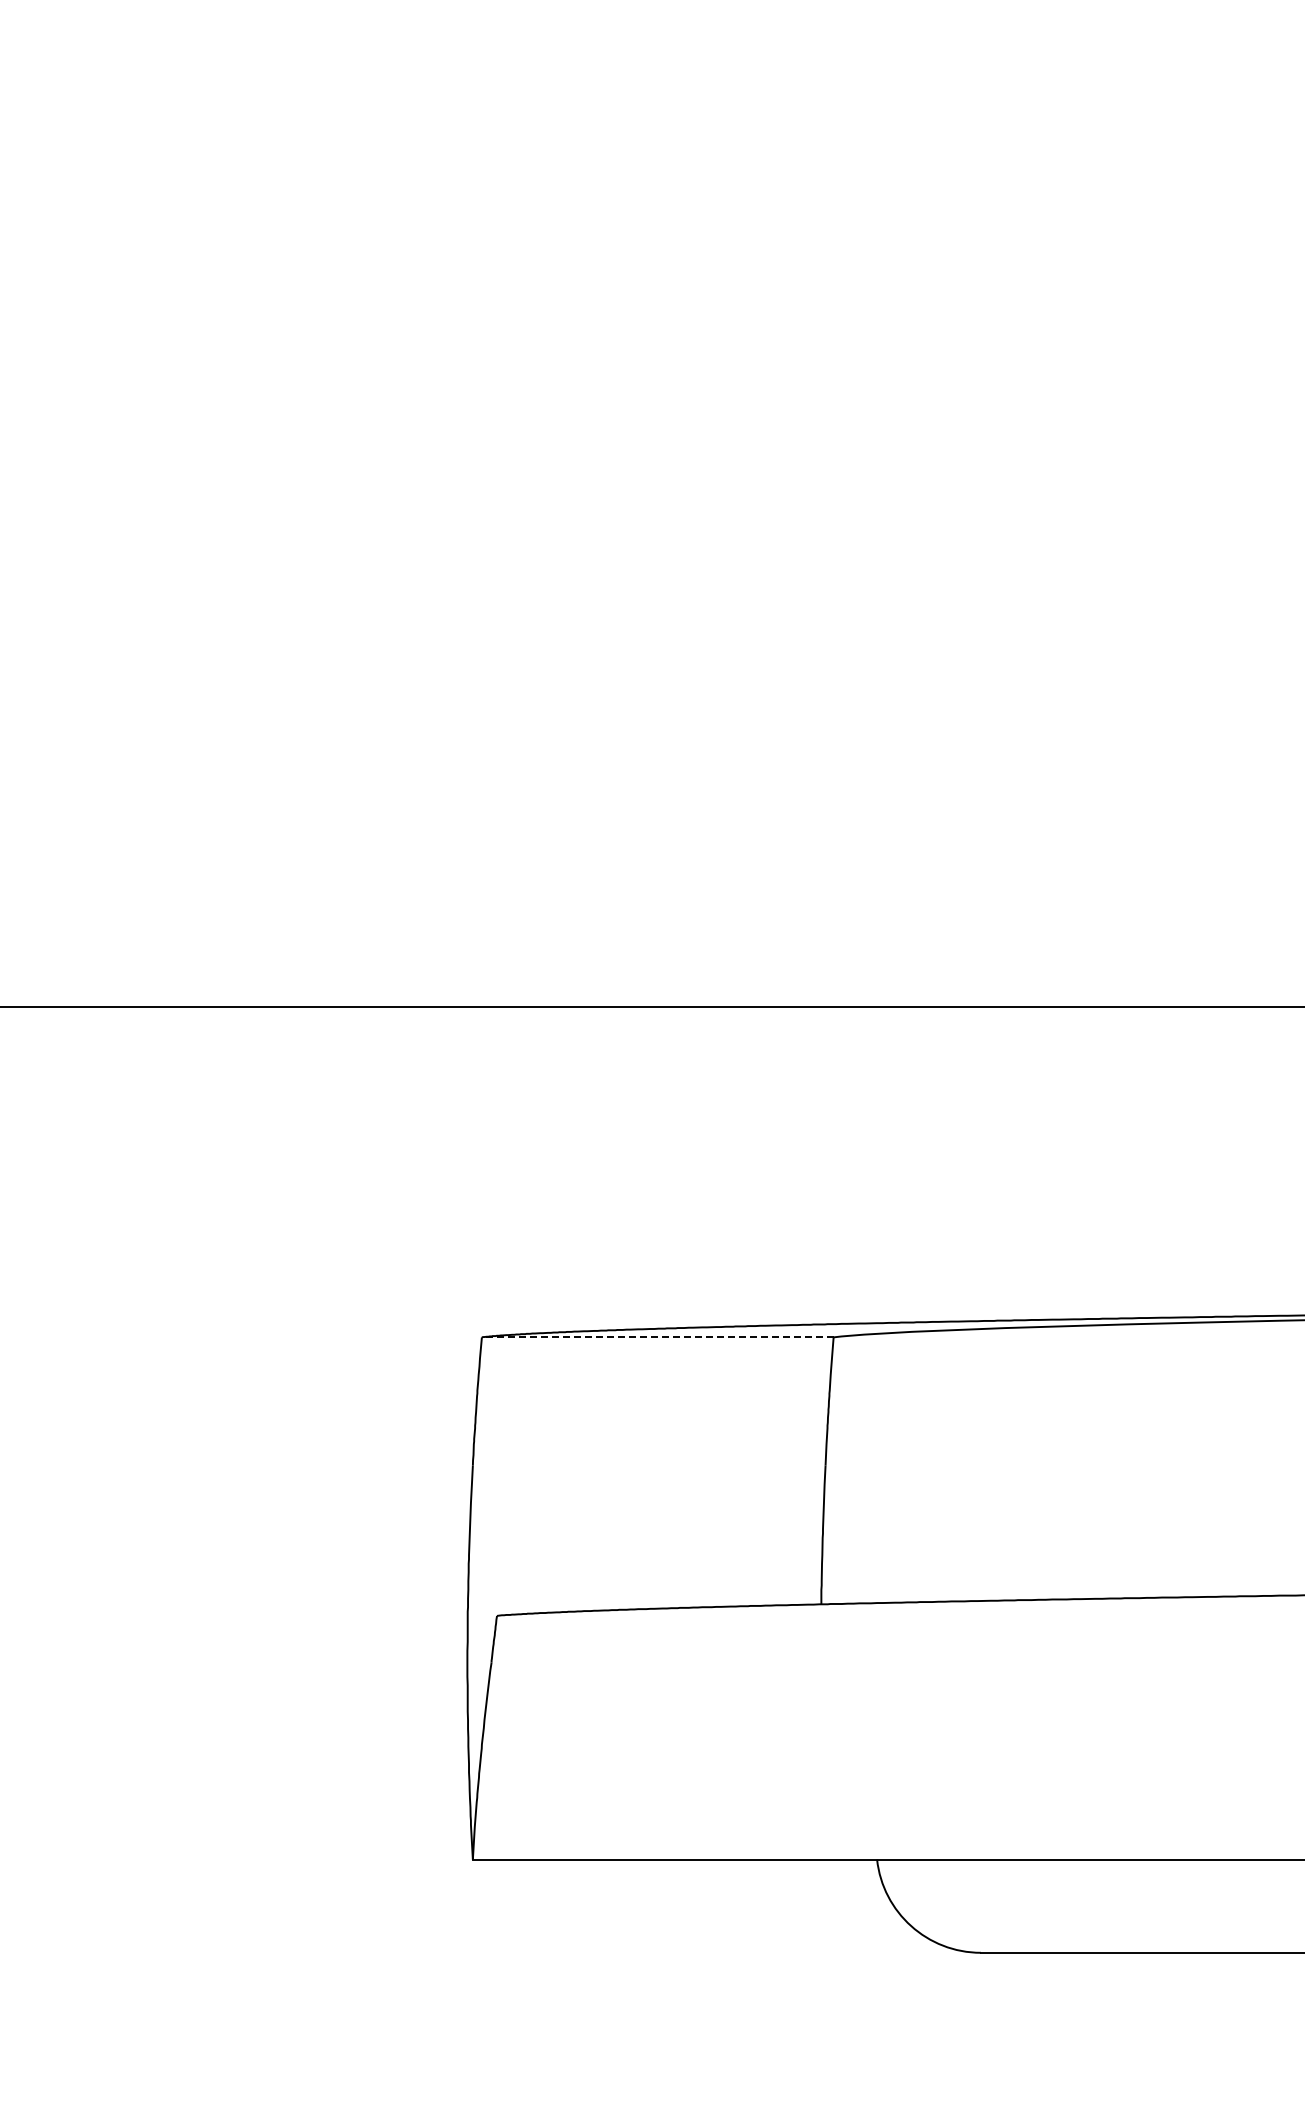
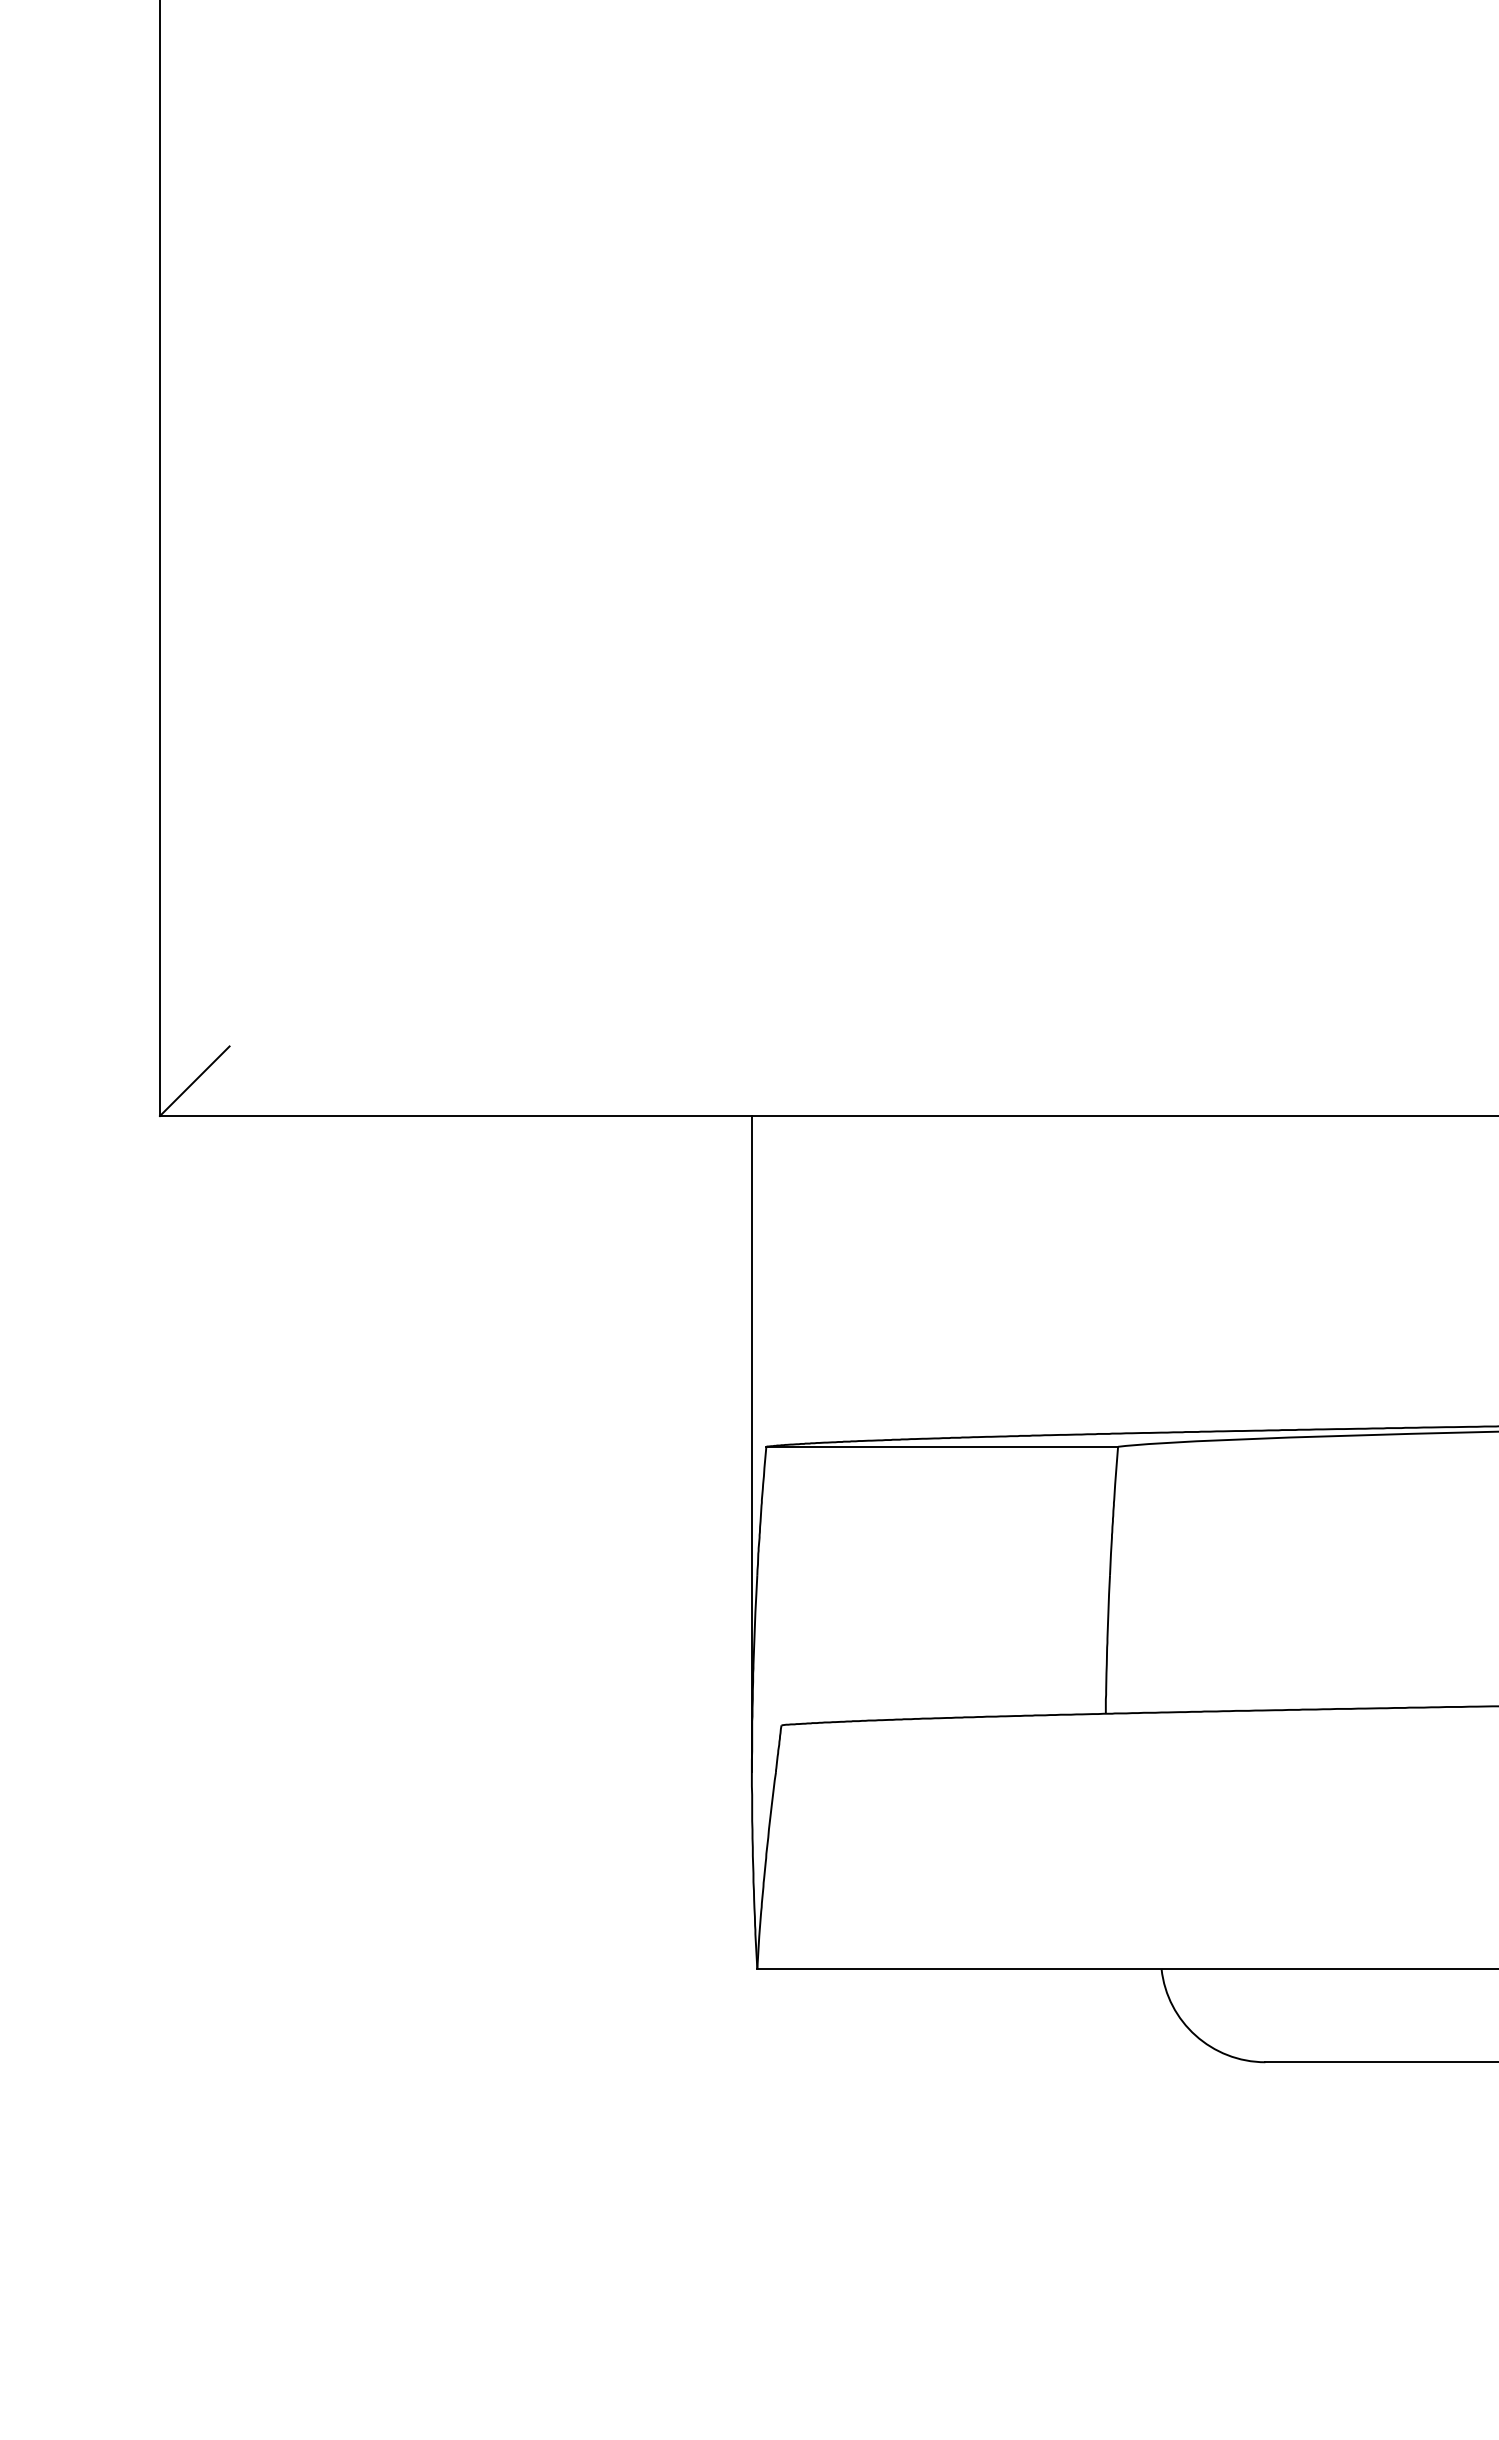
line: (467, 1335) -> (751, 1444), added
line: (658, 1337) -> (942, 1446), dashed -> solid

